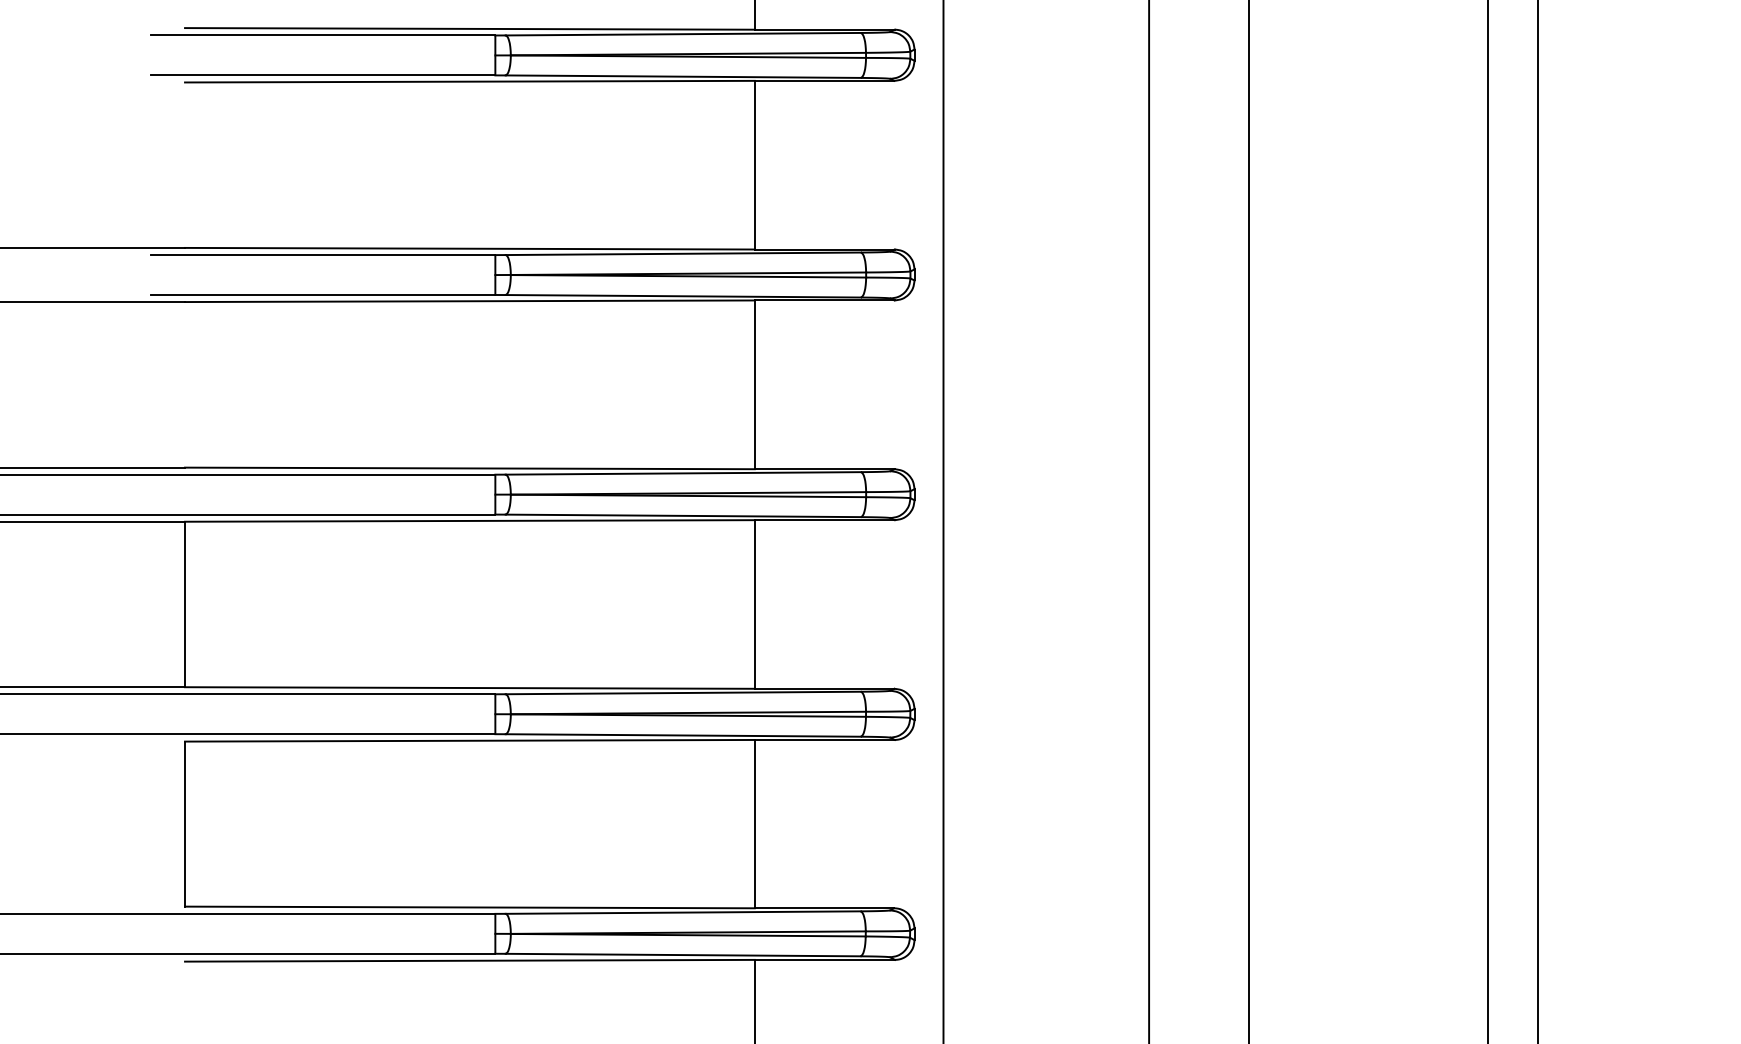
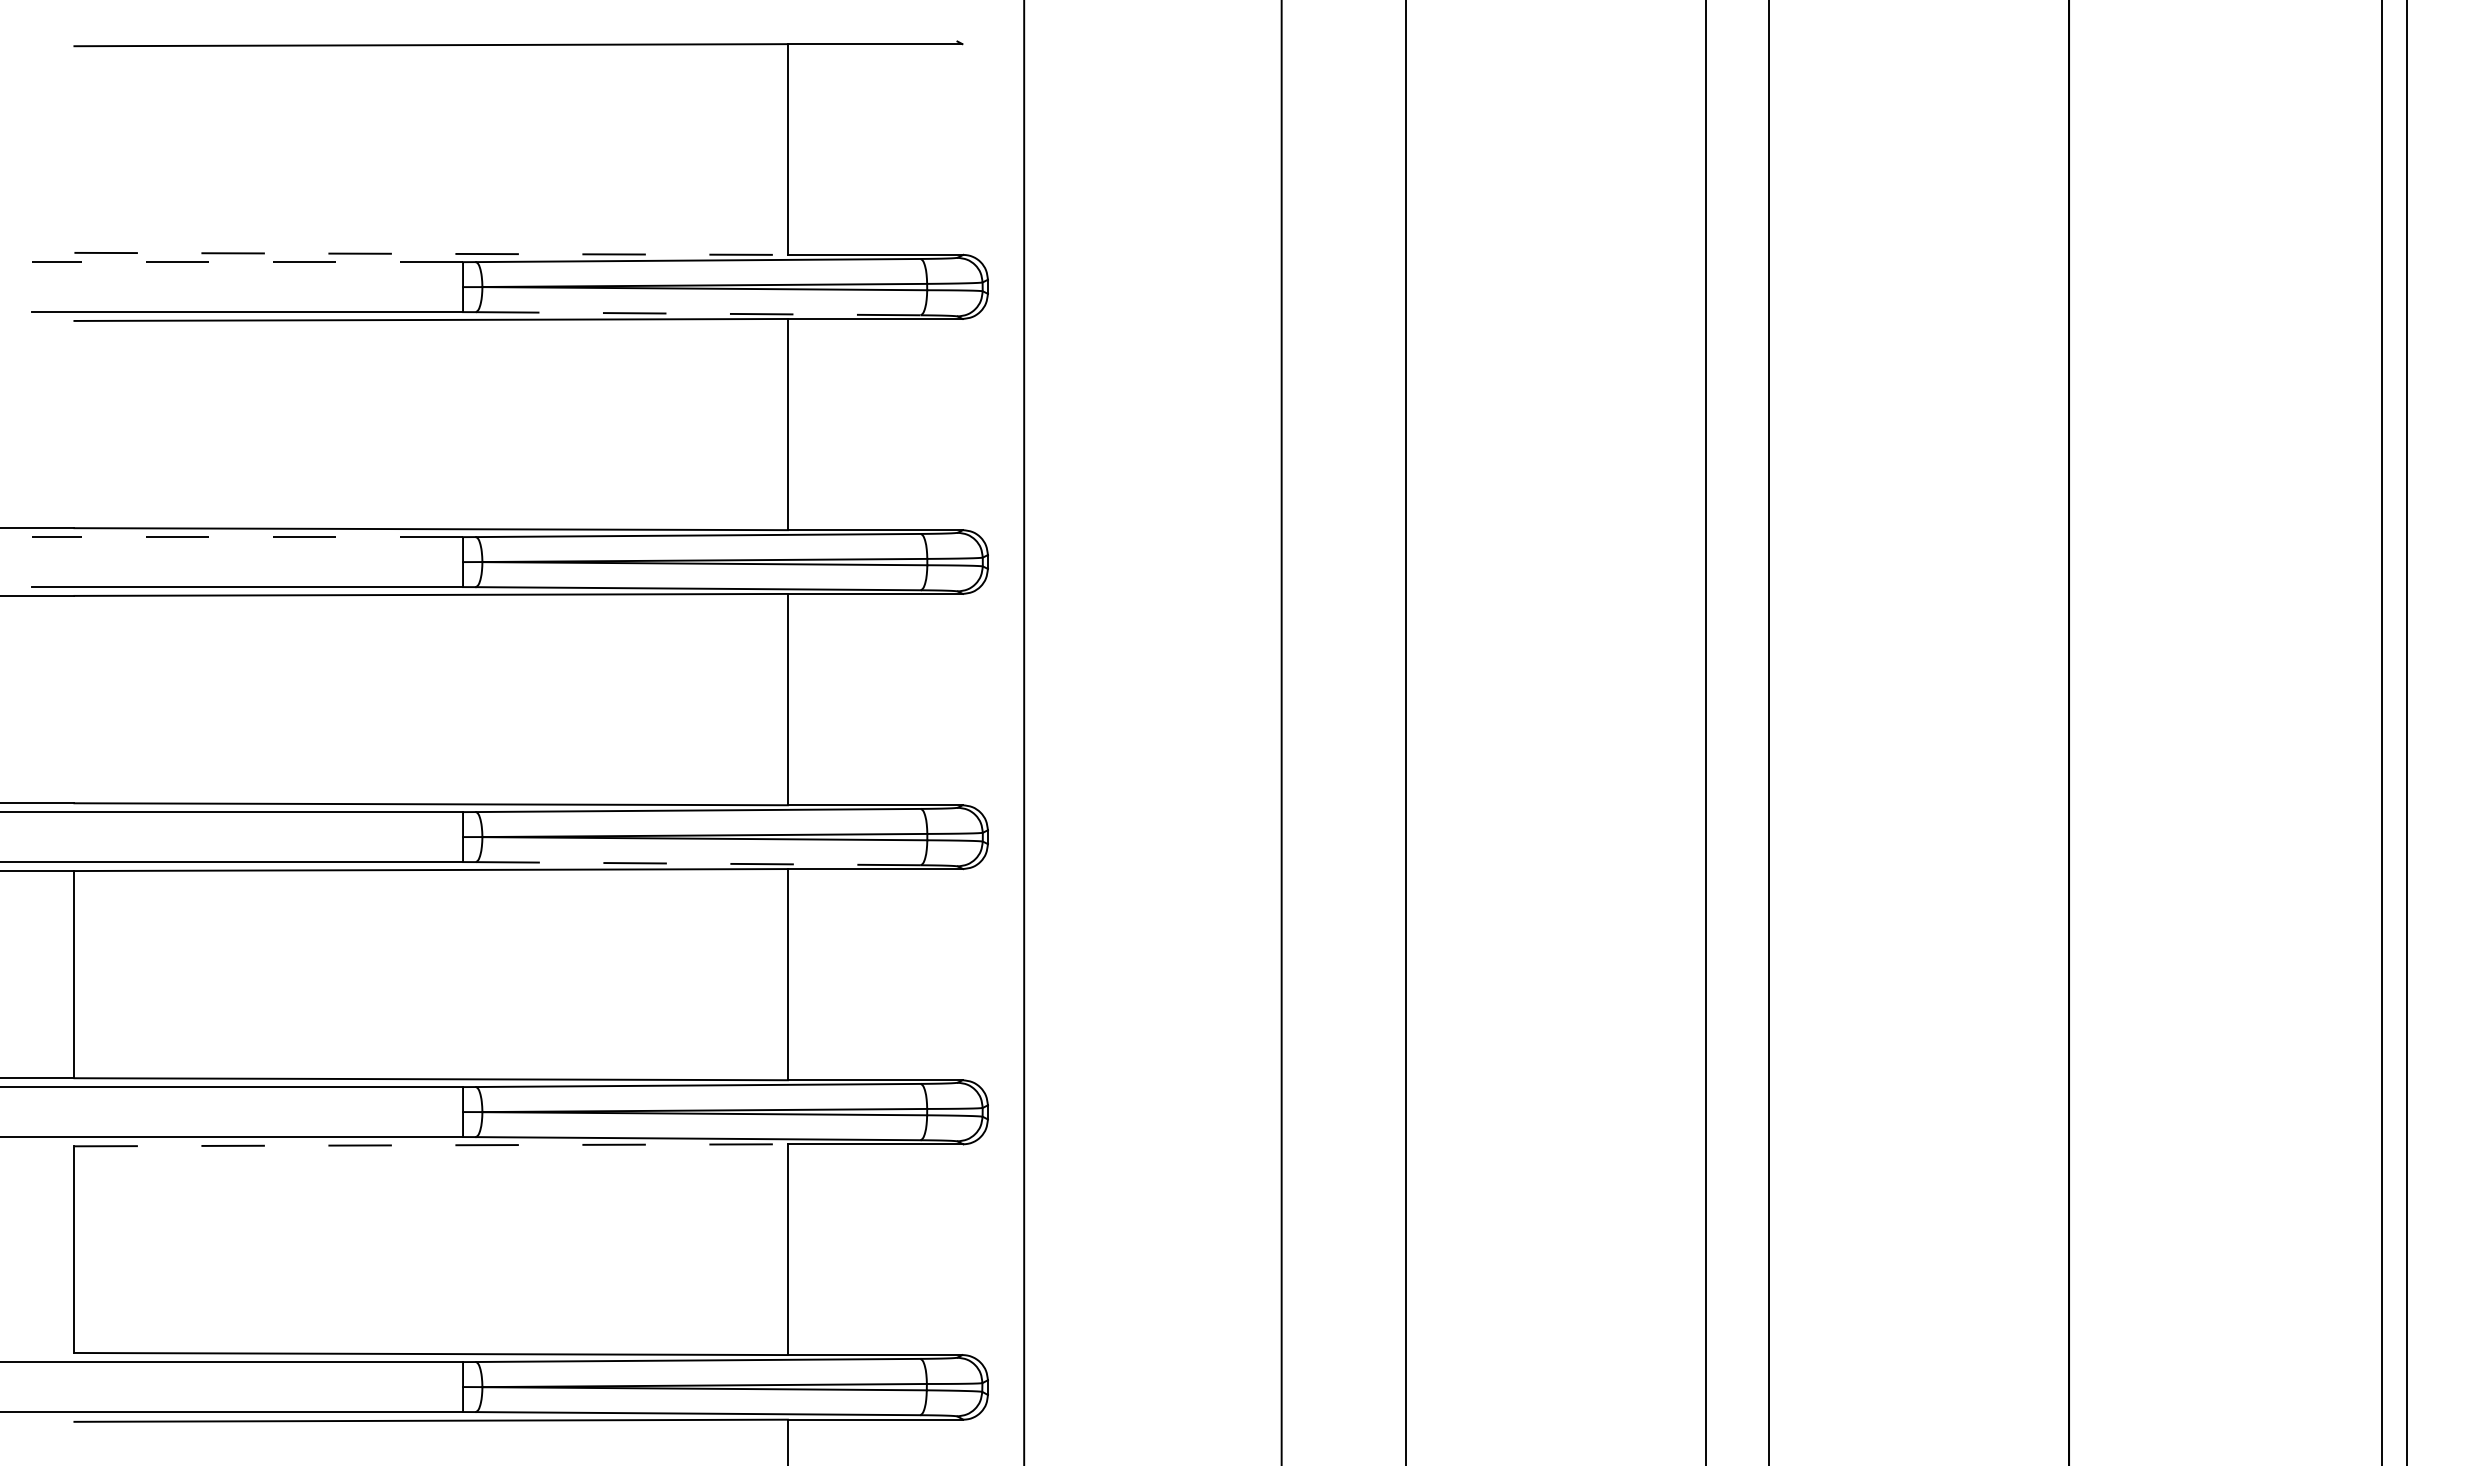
line: (470, 28) -> (431, 253), solid -> dashed
line: (323, 35) -> (247, 262), solid -> dashed
line: (683, 76) -> (698, 313), solid -> dashed
line: (323, 255) -> (247, 537), solid -> dashed
line: (682, 515) -> (697, 863), solid -> dashed
line: (470, 740) -> (431, 1145), solid -> dashed

